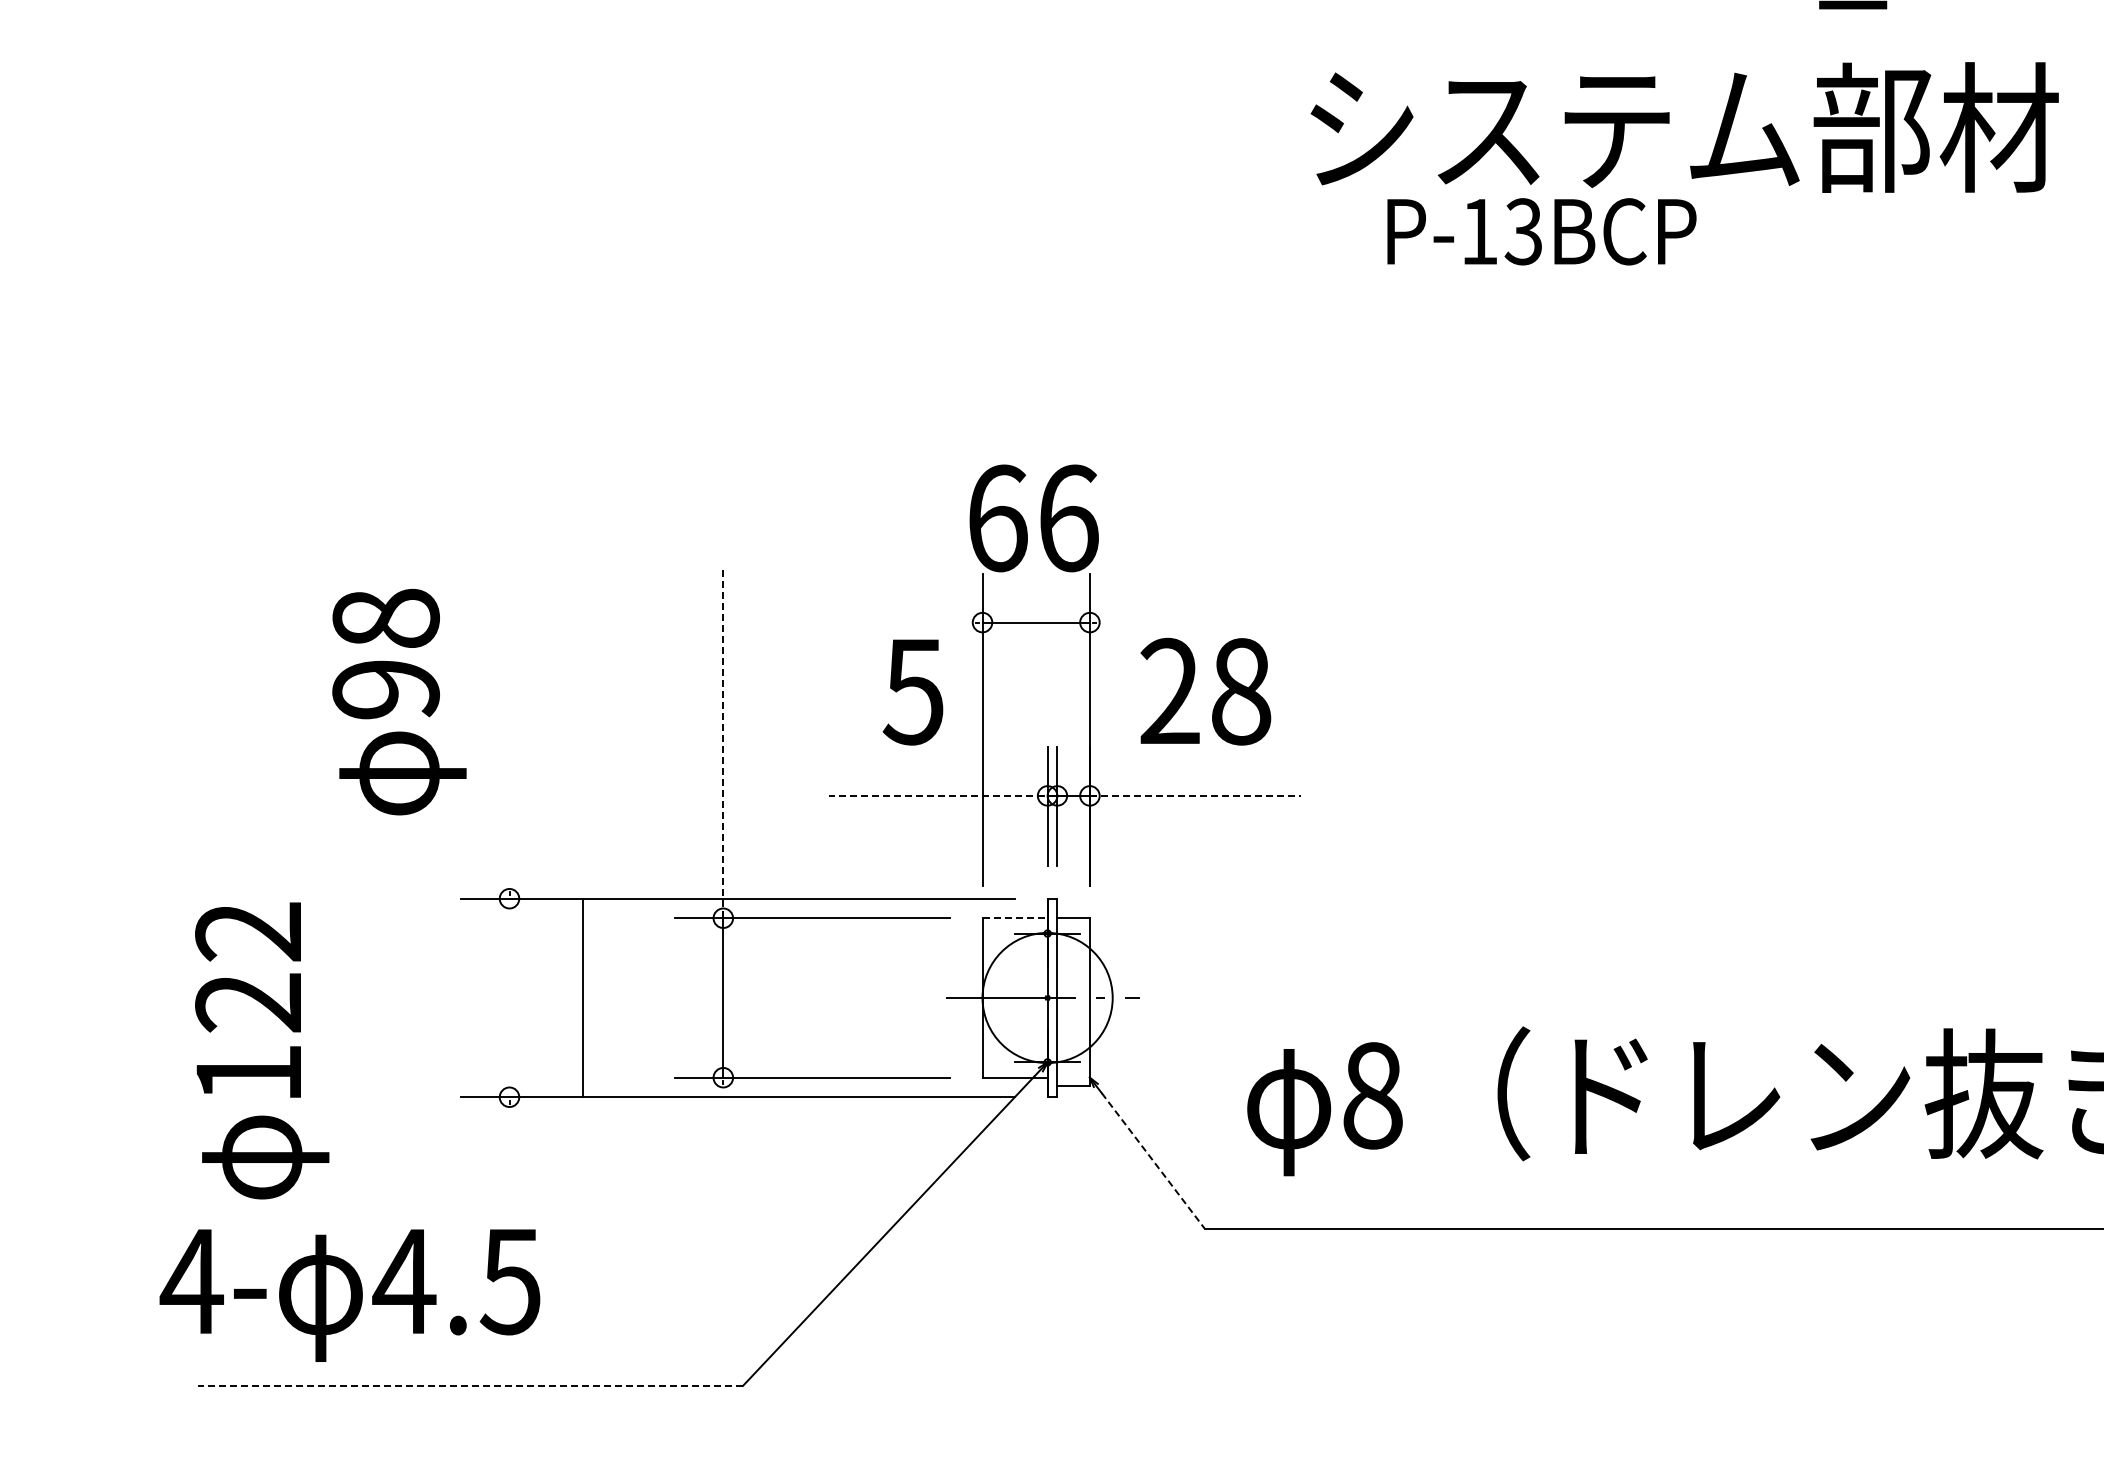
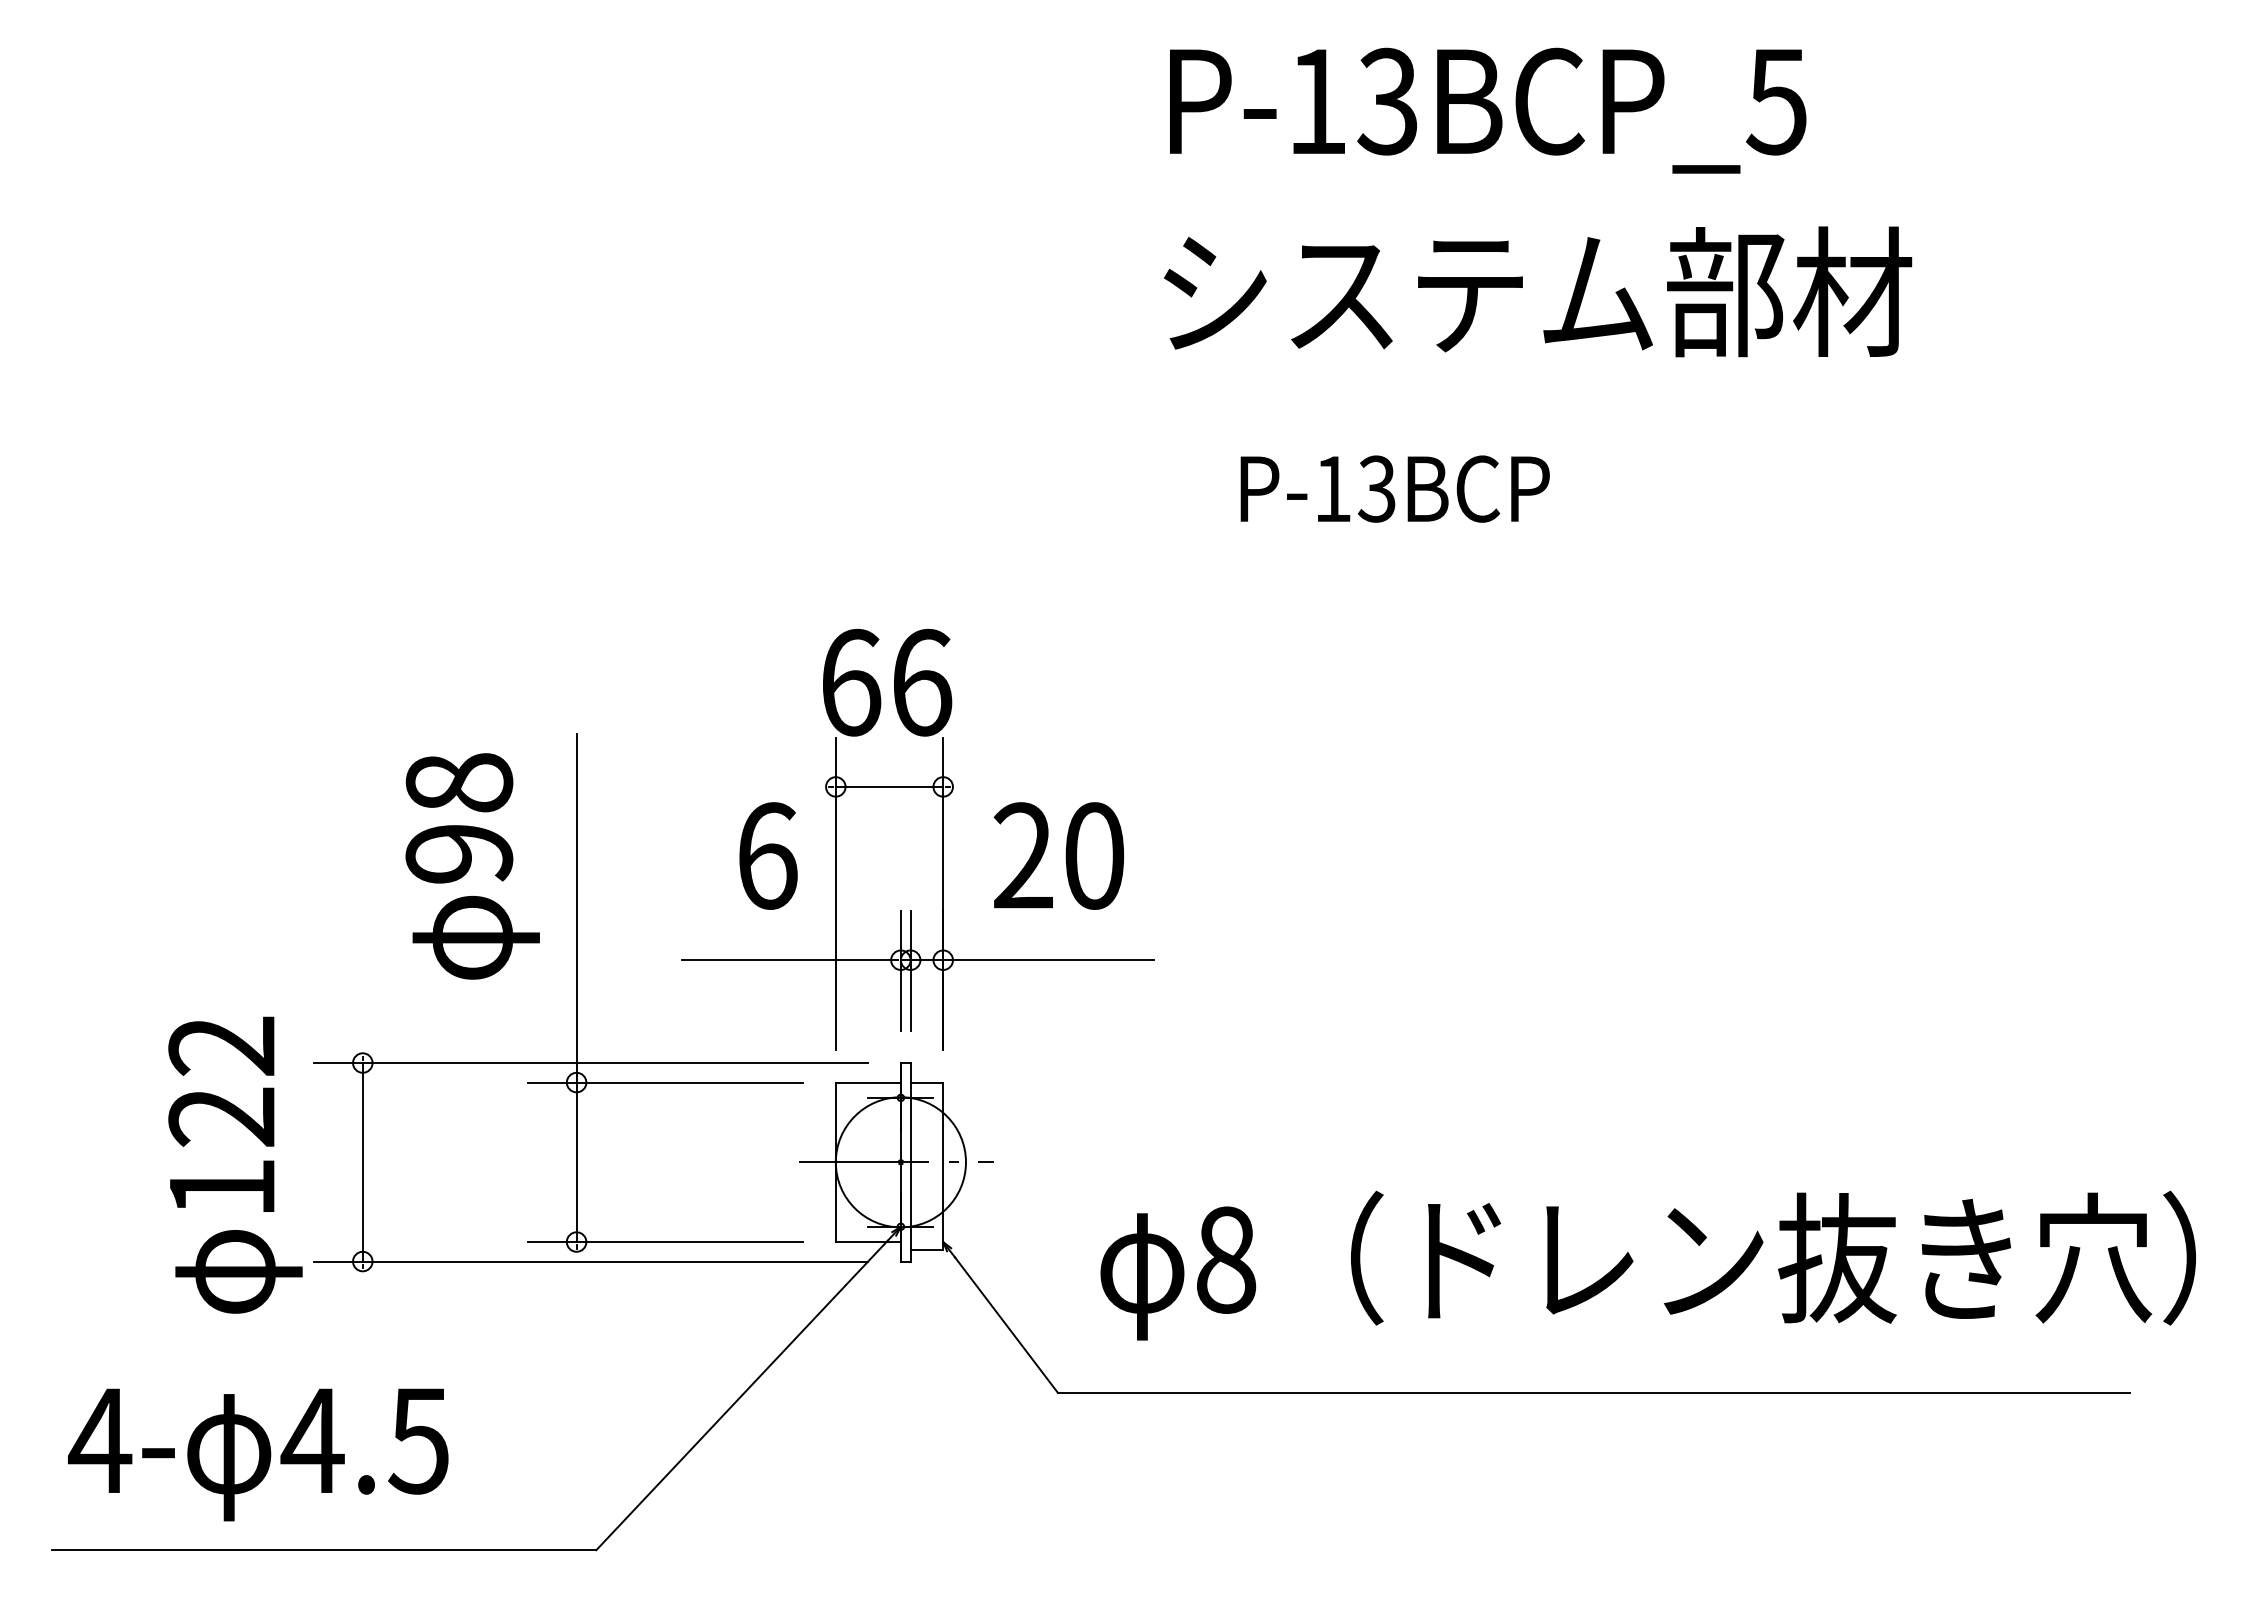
text: (1541, 231) -> (1394, 488), moved
text: (913, 691) -> (766, 855), 5 -> 6
text: (1241, 691) -> (1094, 855), 28 -> 20
text: (399, 702) -> (472, 866), moved
line: (723, 743) -> (576, 907), dashed -> solid
line: (936, 796) -> (789, 960), dashed -> solid
line: (1196, 796) -> (1049, 960), dashed -> solid
line: (1015, 918) -> (868, 1082), dashed -> solid
line: (582, 998) -> (362, 1162), moved
text: (262, 1050) -> (235, 1164), moved
line: (1153, 1161) -> (1006, 1325), dashed -> solid
text: (350, 1295) -> (258, 1454), moved
line: (470, 1386) -> (323, 1550), dashed -> solid

